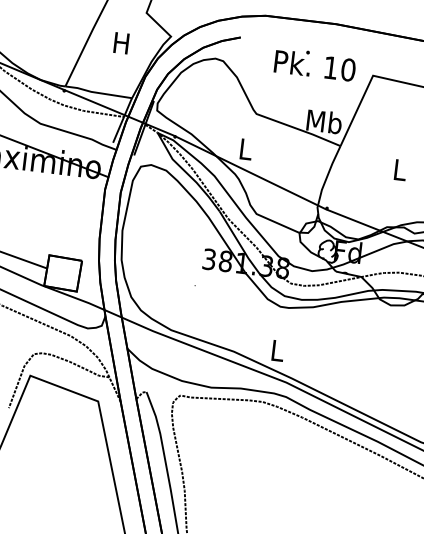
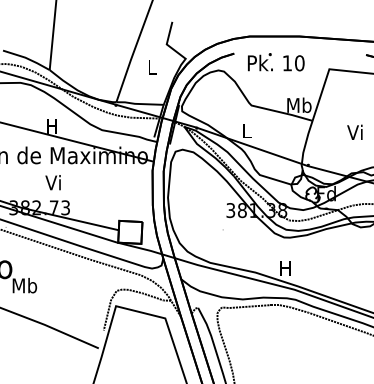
text: (121, 43) -> (151, 67), H -> L
part: (308, 72) -> (272, 68), moved
text: (398, 168) -> (354, 131), L -> Vi
text: (277, 350) -> (285, 268), L -> H

